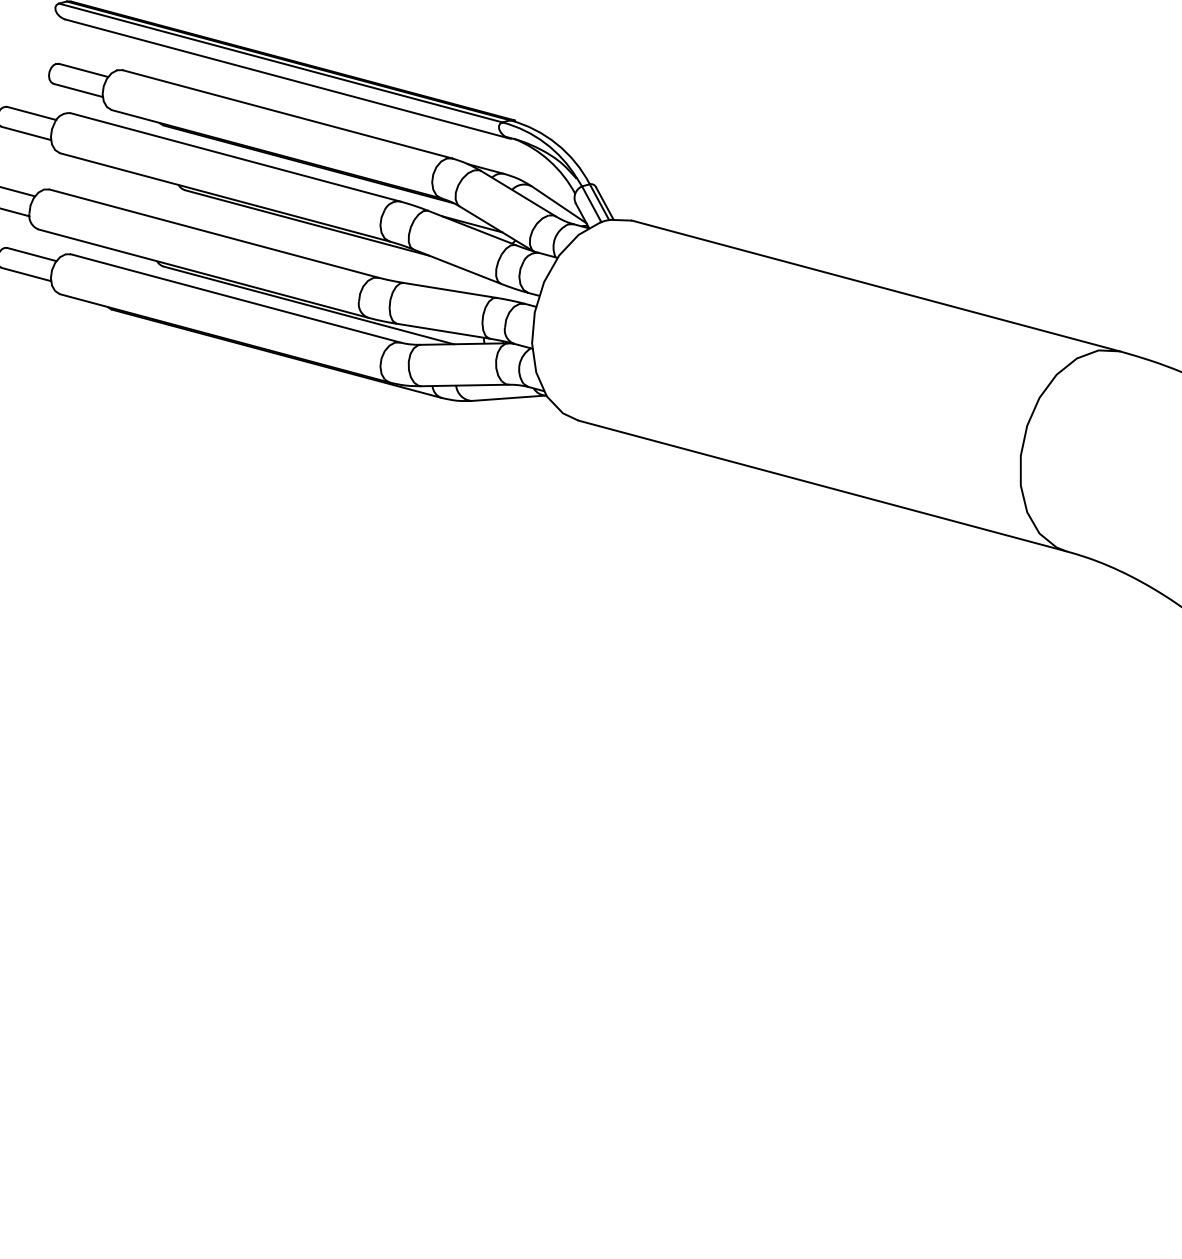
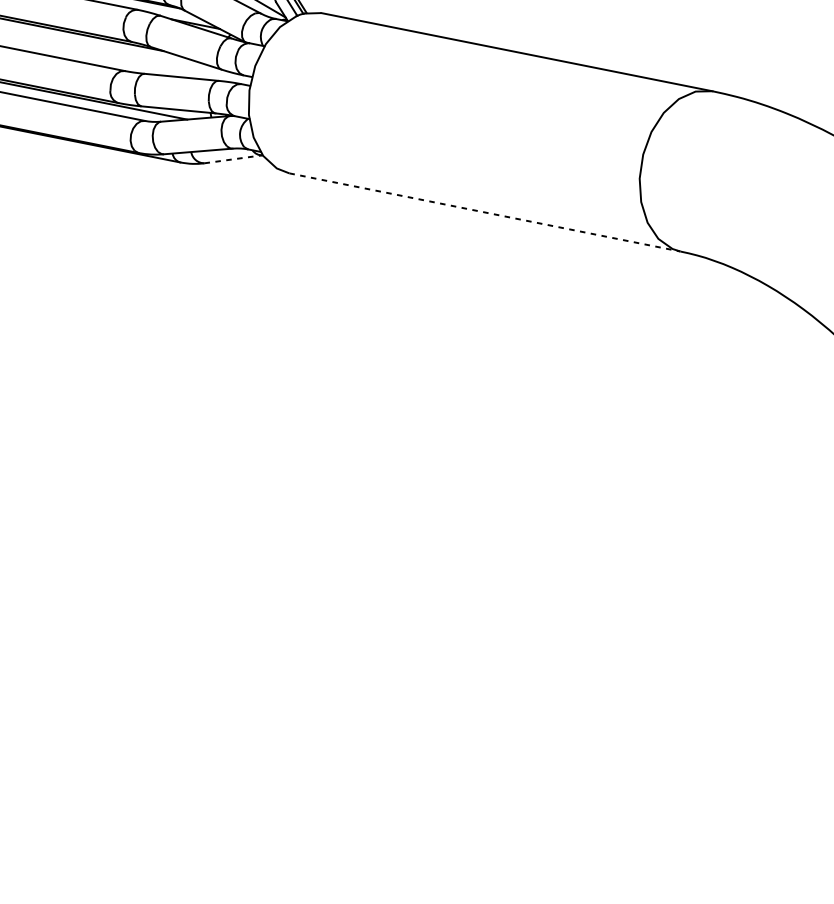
line: (509, 398) -> (233, 159), solid -> dashed
line: (822, 485) -> (484, 212), solid -> dashed

